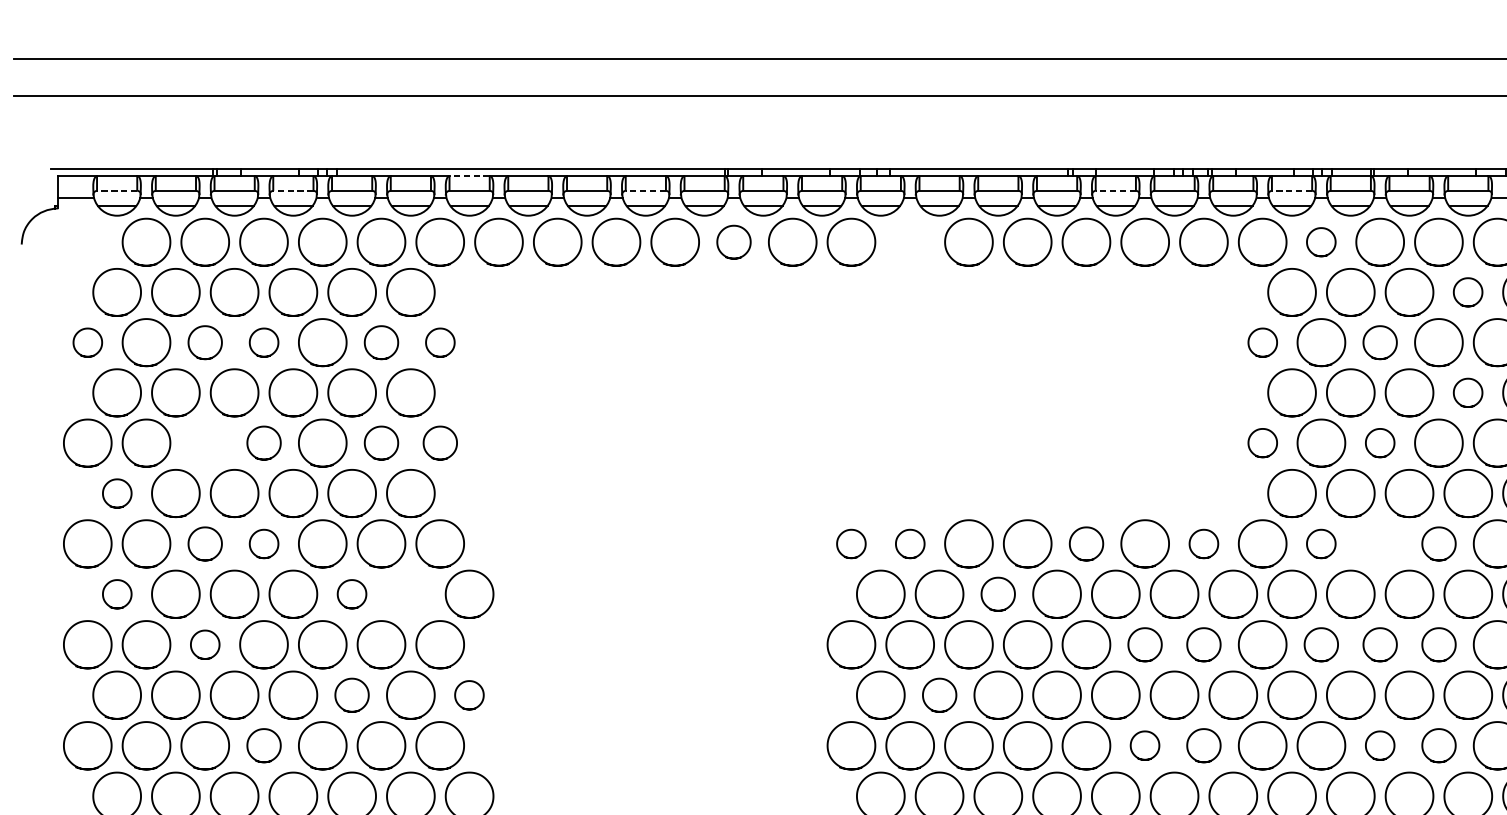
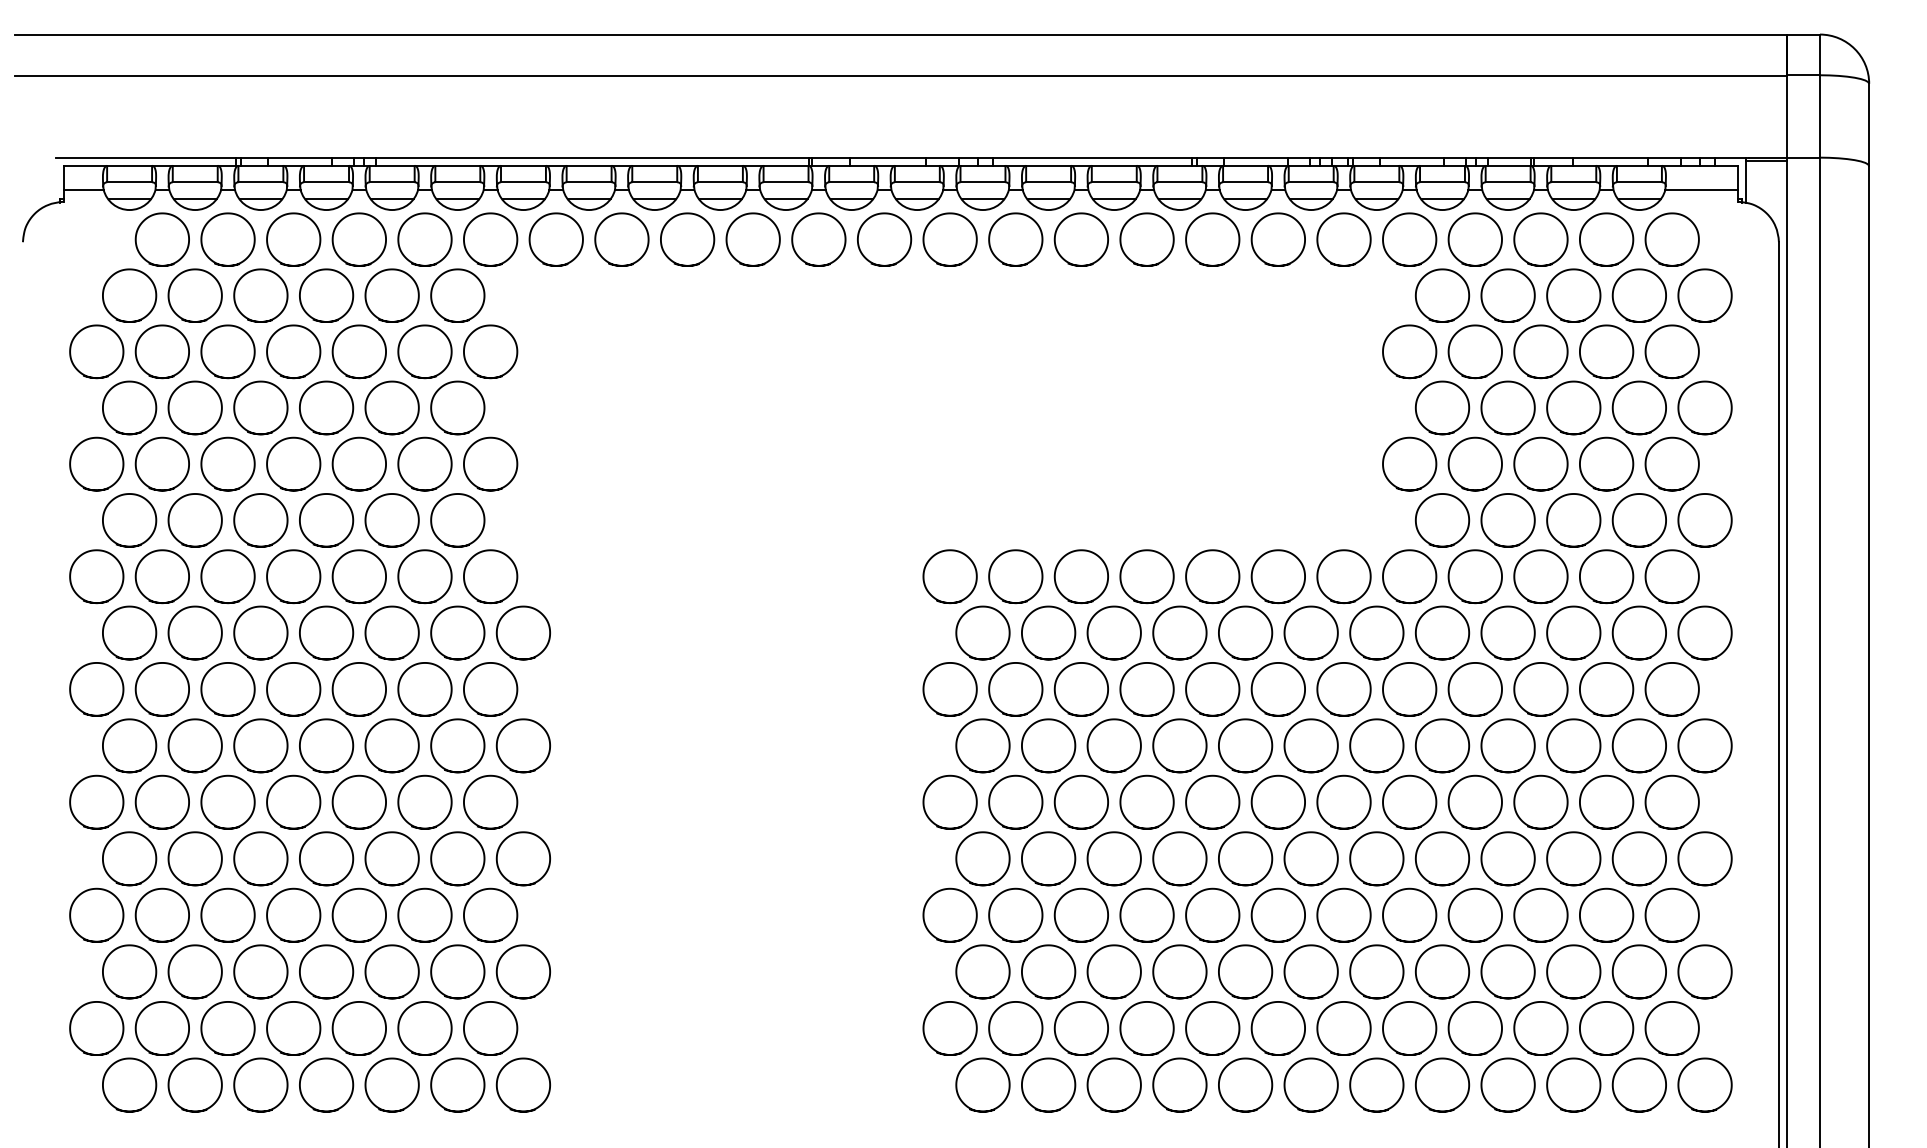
line: (468, 175) -> (522, 165), dashed -> solid
line: (117, 191) -> (129, 182), dashed -> solid
line: (293, 191) -> (326, 182), dashed -> solid
line: (645, 191) -> (719, 182), dashed -> solid
line: (1115, 191) -> (1245, 182), dashed -> solid
line: (1292, 191) -> (1442, 182), dashed -> solid
part: (733, 242) -> (818, 239), size x1.43
part: (909, 242) -> (1015, 239), added
part: (1320, 242) -> (1474, 239), size x1.67
part: (1467, 292) -> (1638, 295), size x1.67
part: (87, 342) -> (96, 351), size x1.67
part: (204, 342) -> (227, 351), size x1.43
part: (263, 342) -> (293, 351), size x1.67
part: (381, 342) -> (424, 351), size x1.43
part: (440, 342) -> (490, 351), size x1.67
part: (1262, 342) -> (1409, 351), size x1.67
part: (1379, 342) -> (1540, 351), size x1.43
part: (1467, 392) -> (1638, 407), size x1.67
part: (204, 442) -> (227, 463), added
part: (263, 442) -> (293, 463), size x1.43
part: (381, 442) -> (424, 463), size x1.43
part: (440, 442) -> (490, 463), size x1.43
part: (1262, 442) -> (1409, 463), size x1.67
part: (1379, 442) -> (1540, 463), size x1.67
part: (117, 493) -> (129, 520), size x1.67
part: (204, 543) -> (227, 576), size x1.43
part: (263, 543) -> (293, 576), size x1.67
part: (850, 543) -> (949, 576), size x1.67
part: (909, 543) -> (1015, 576), size x1.67
part: (1086, 543) -> (1212, 576), size x1.43
part: (1203, 543) -> (1343, 576), size x1.67
part: (1320, 543) -> (1474, 576), size x1.67
part: (1379, 543) -> (1540, 576), added
part: (1438, 543) -> (1606, 576), size x1.43
part: (117, 593) -> (129, 632), size x1.67
part: (351, 593) -> (391, 632), size x1.67
part: (410, 593) -> (457, 632), added
part: (997, 593) -> (1113, 632), size x1.43
part: (204, 644) -> (227, 689), size x1.67
part: (1144, 644) -> (1277, 689), size x1.43
part: (1203, 644) -> (1343, 689), size x1.43
part: (1320, 644) -> (1474, 689), size x1.43
part: (1379, 644) -> (1540, 689), size x1.43
part: (1438, 644) -> (1606, 689), size x1.43
part: (351, 694) -> (391, 745), size x1.43
part: (468, 694) -> (522, 745), size x1.67
part: (939, 694) -> (1048, 745), size x1.43
part: (263, 745) -> (293, 801), size x1.43
part: (1144, 745) -> (1277, 801), size x1.67
part: (1203, 745) -> (1343, 801), size x1.43
part: (1379, 745) -> (1540, 801), size x1.67
part: (1438, 745) -> (1606, 801), size x1.43

